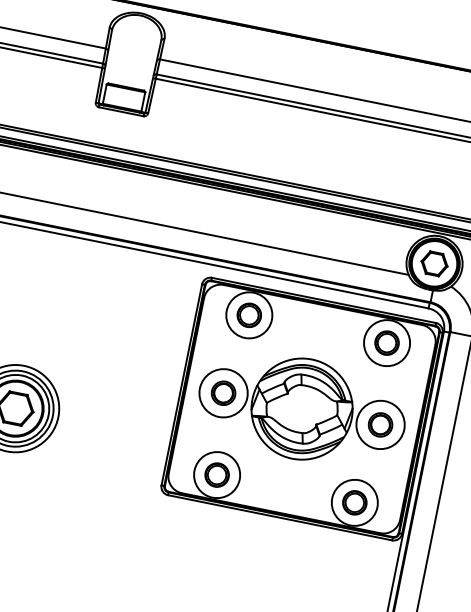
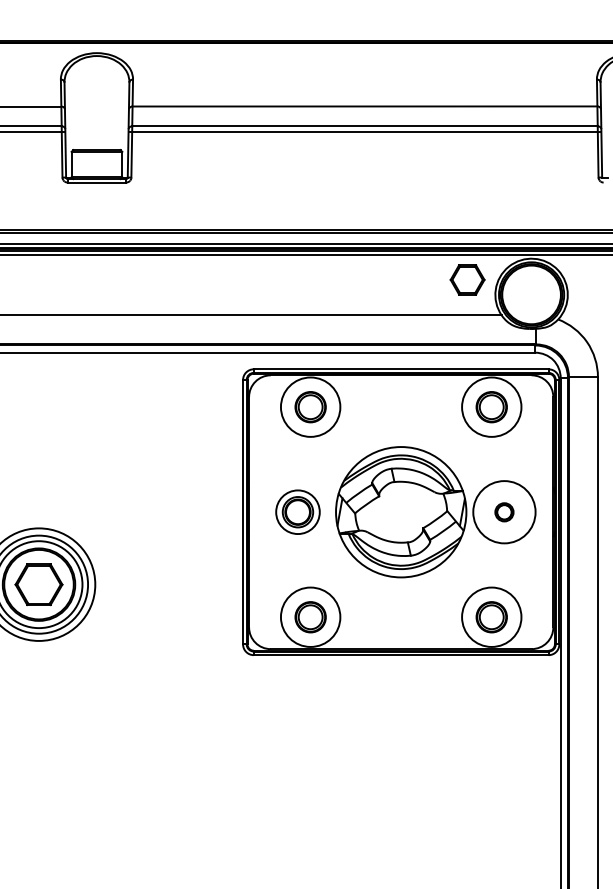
part: (434, 263) -> (467, 279), moved
circle: (223, 393) -> (297, 512), size x0.7
part: (380, 425) -> (504, 512), size x0.6

